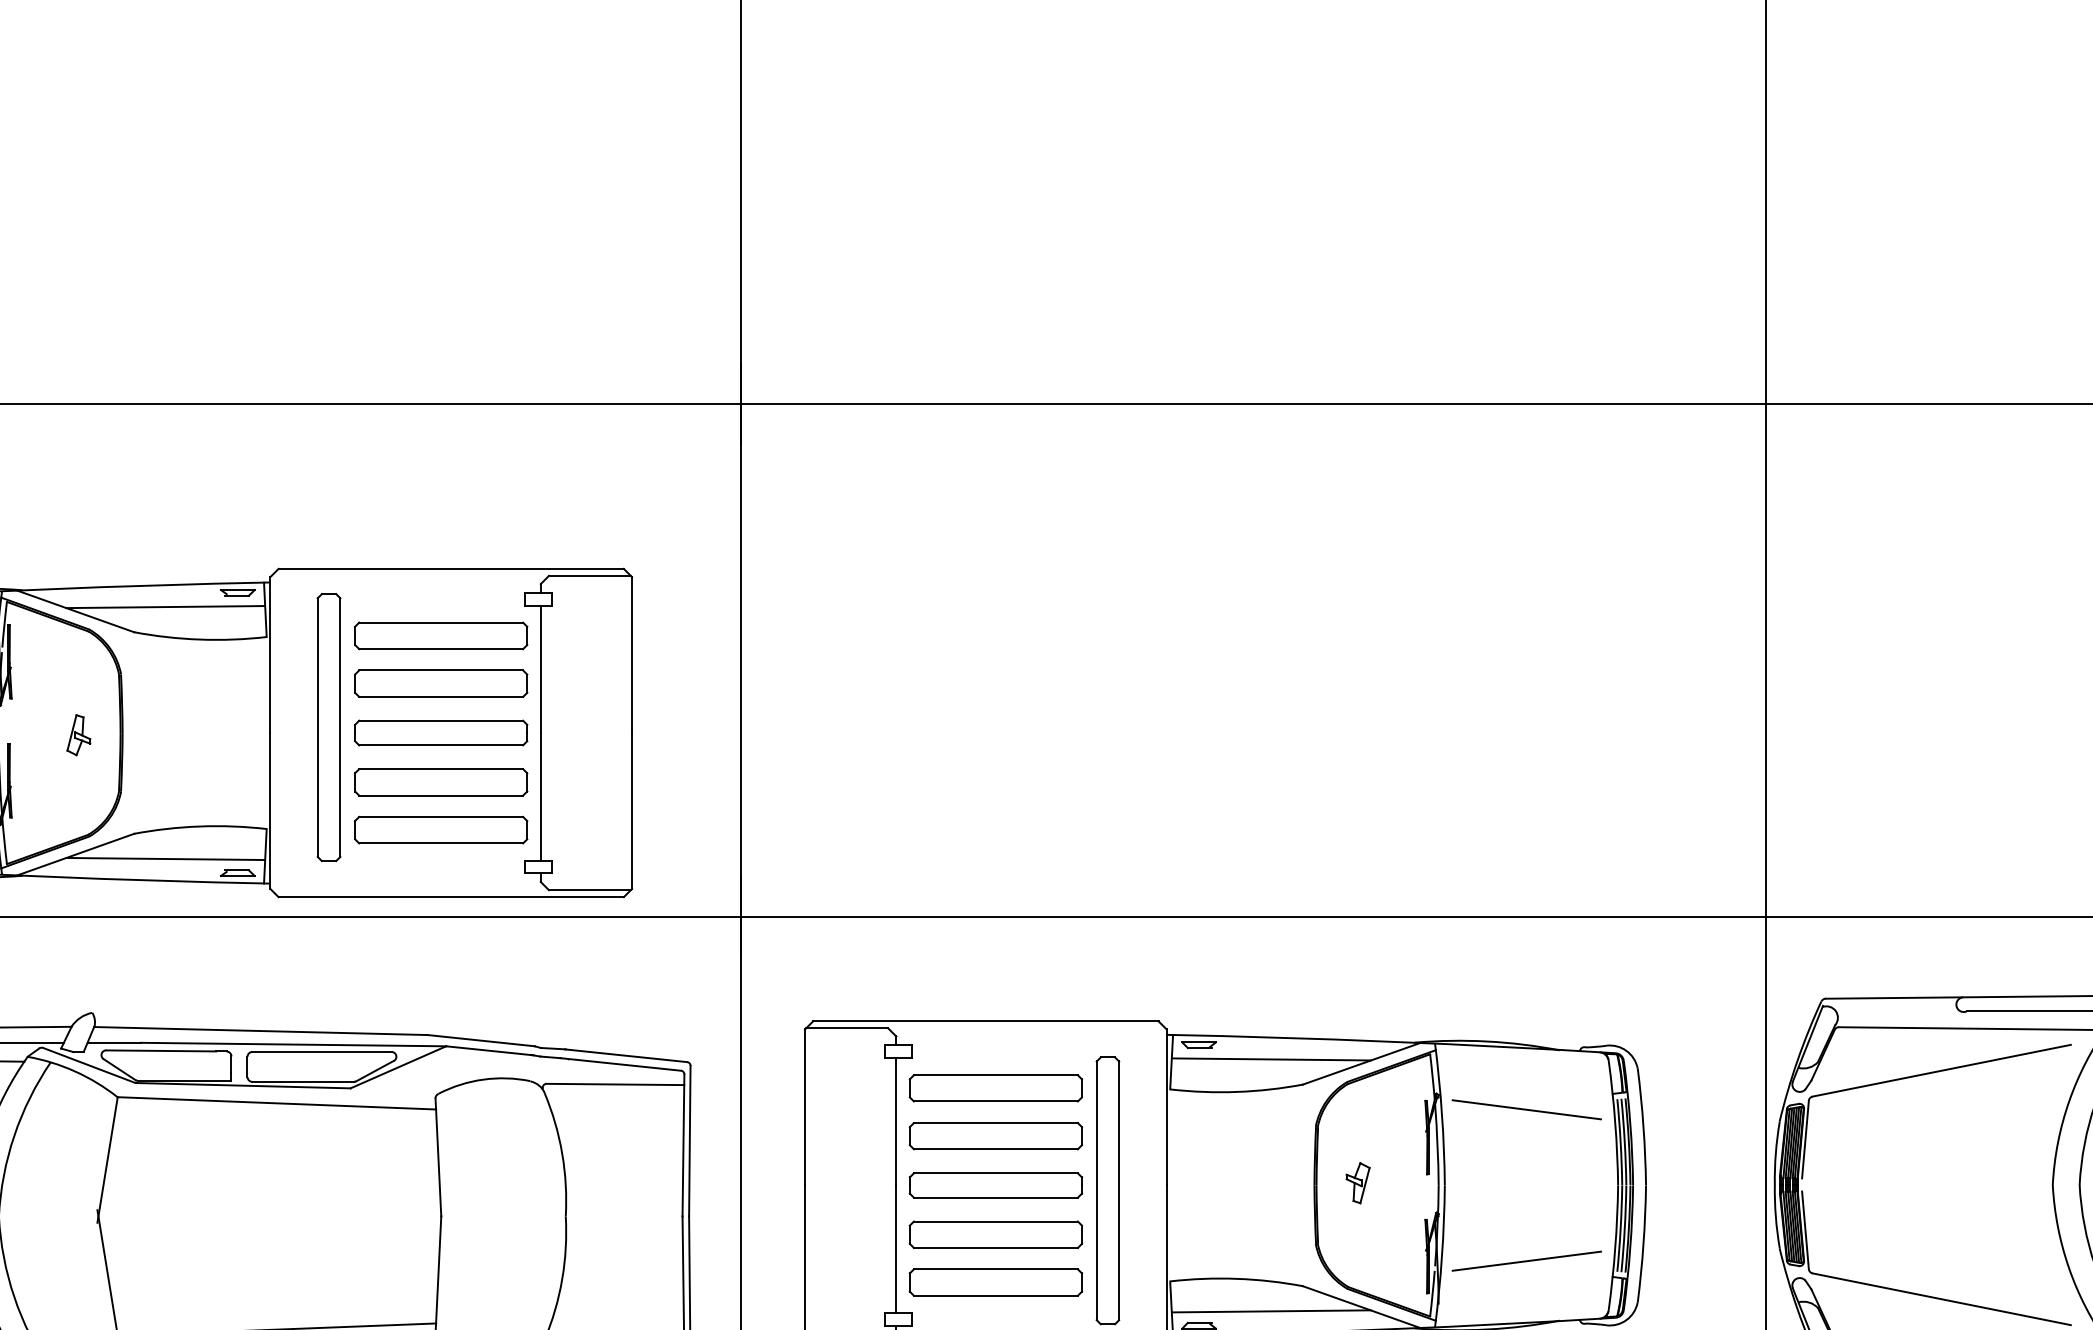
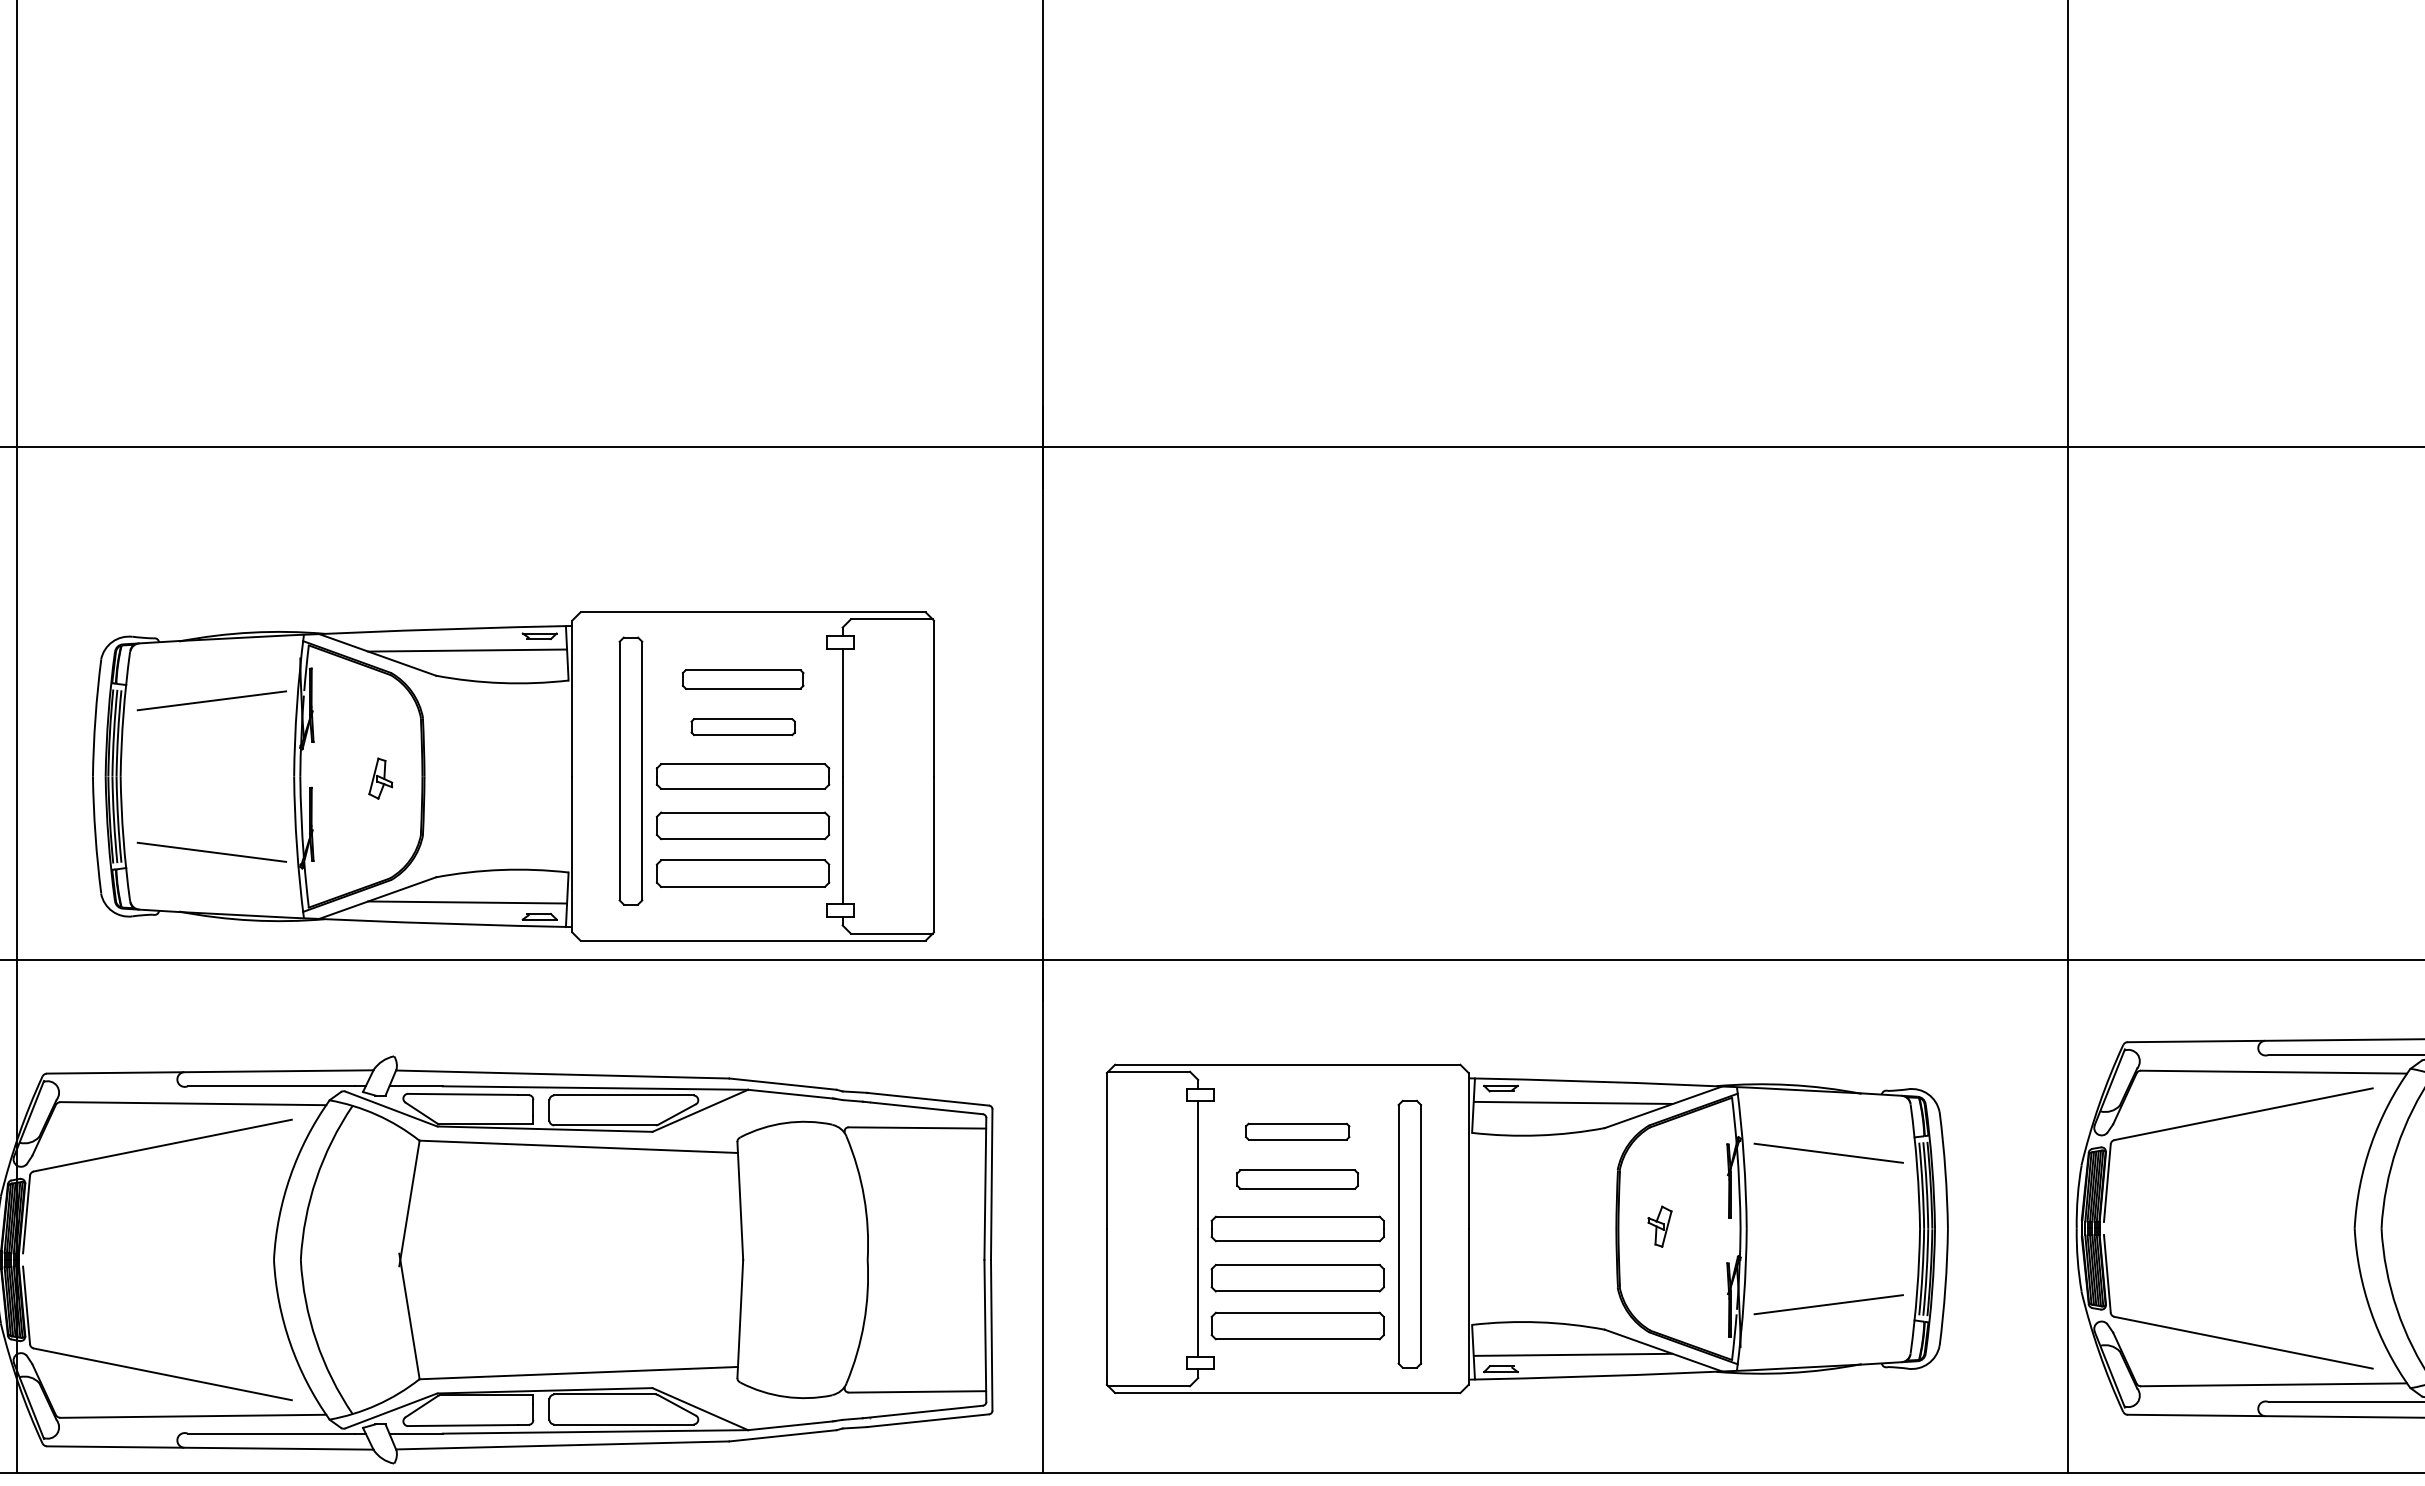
part: (441, 636) -> (743, 679), size x0.7
part: (441, 683) -> (743, 726), size x0.6
part: (995, 1088) -> (1297, 1131), size x0.6
part: (995, 1136) -> (1297, 1179), size x0.7

